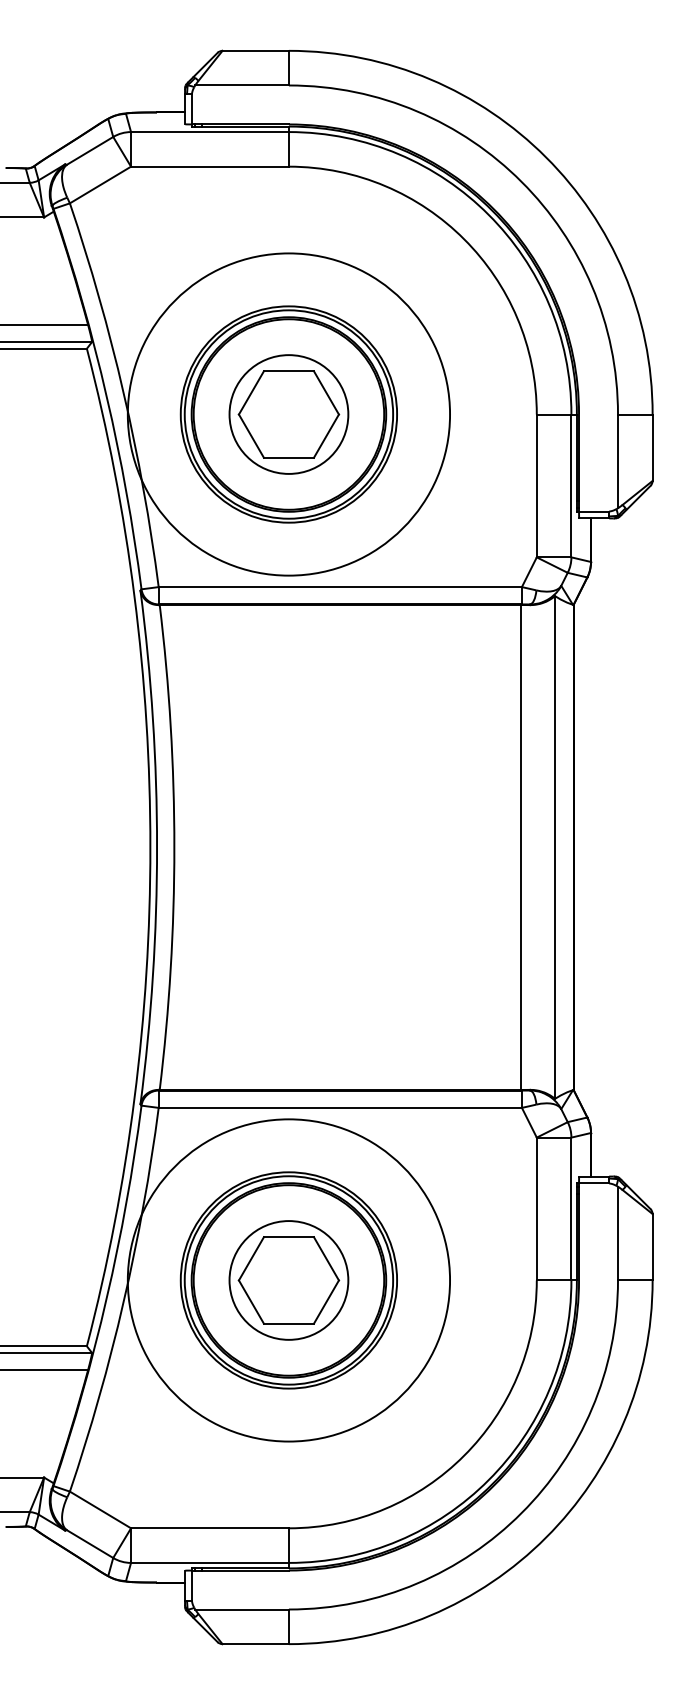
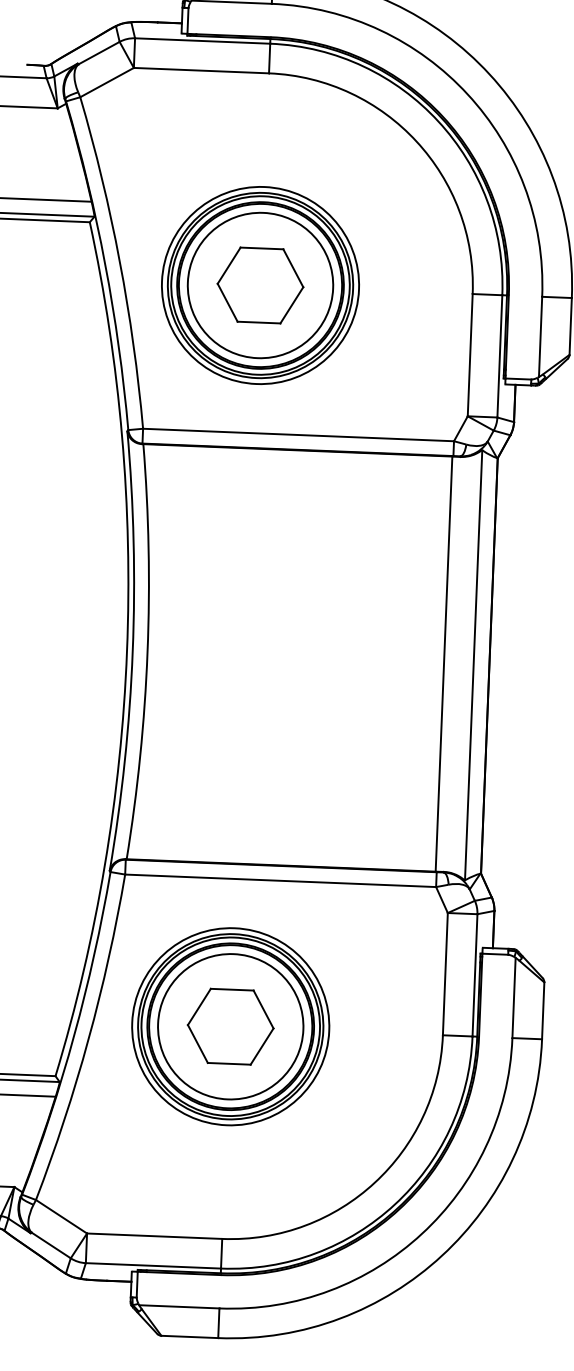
circle: (288, 414) -> (260, 285), size x0.71
circle: (288, 414) -> (260, 285), size x1.43
circle: (288, 1280) -> (230, 1026), size x0.71
circle: (288, 1280) -> (230, 1026), size x1.43

